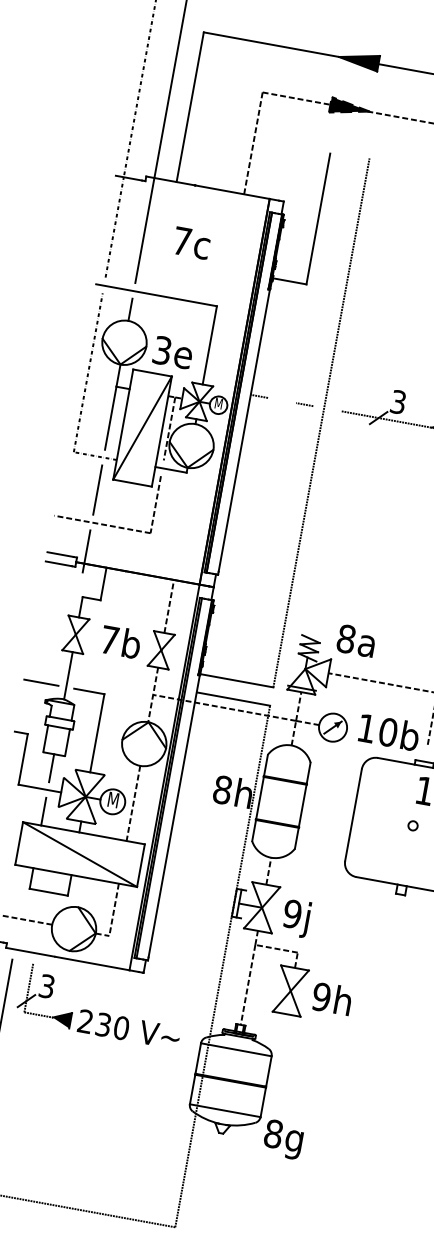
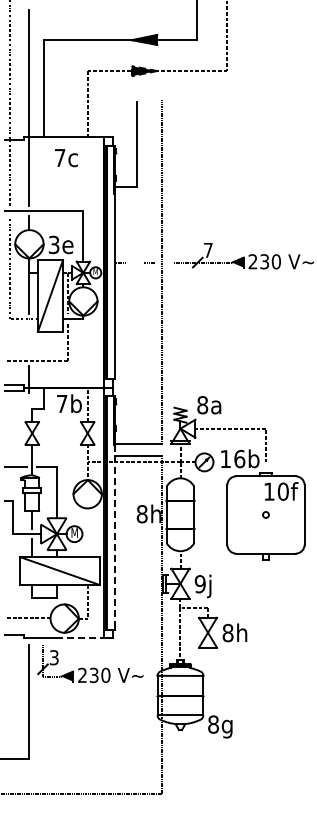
text: (191, 243) -> (66, 158), moved
text: (398, 402) -> (208, 250), 3 -> 7
line: (97, 489) -> (29, 339), removed
text: (121, 641) -> (69, 403), moved
text: (388, 731) -> (239, 458), 10b -> 16b
line: (133, 802) -> (87, 532), removed
line: (173, 816) -> (114, 536), solid -> dashed
line: (92, 964) -> (80, 638), solid -> dashed
text: (320, 997) -> (227, 633), 9h -> 8h

